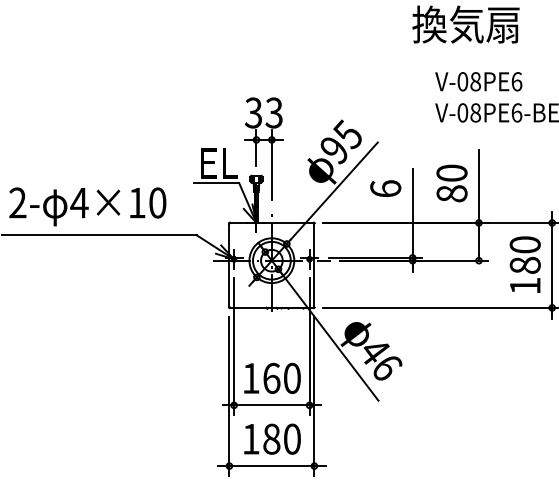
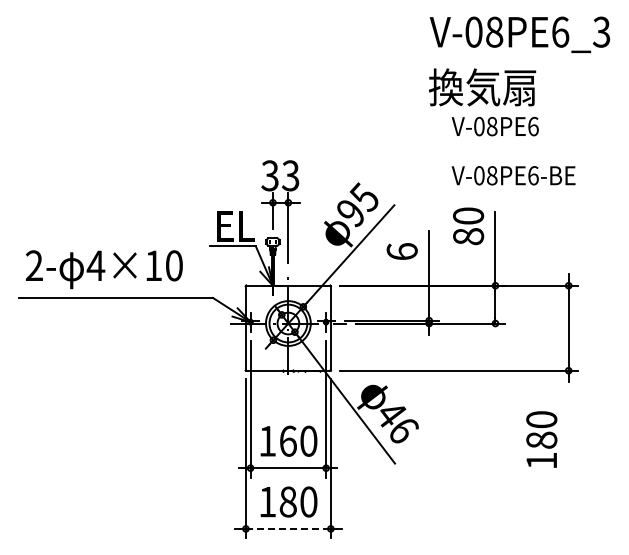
text: (477, 81) -> (494, 126), moved
text: (451, 183) -> (468, 226), moved
text: (524, 264) -> (541, 439), moved
line: (271, 465) -> (288, 528), solid -> dashed

